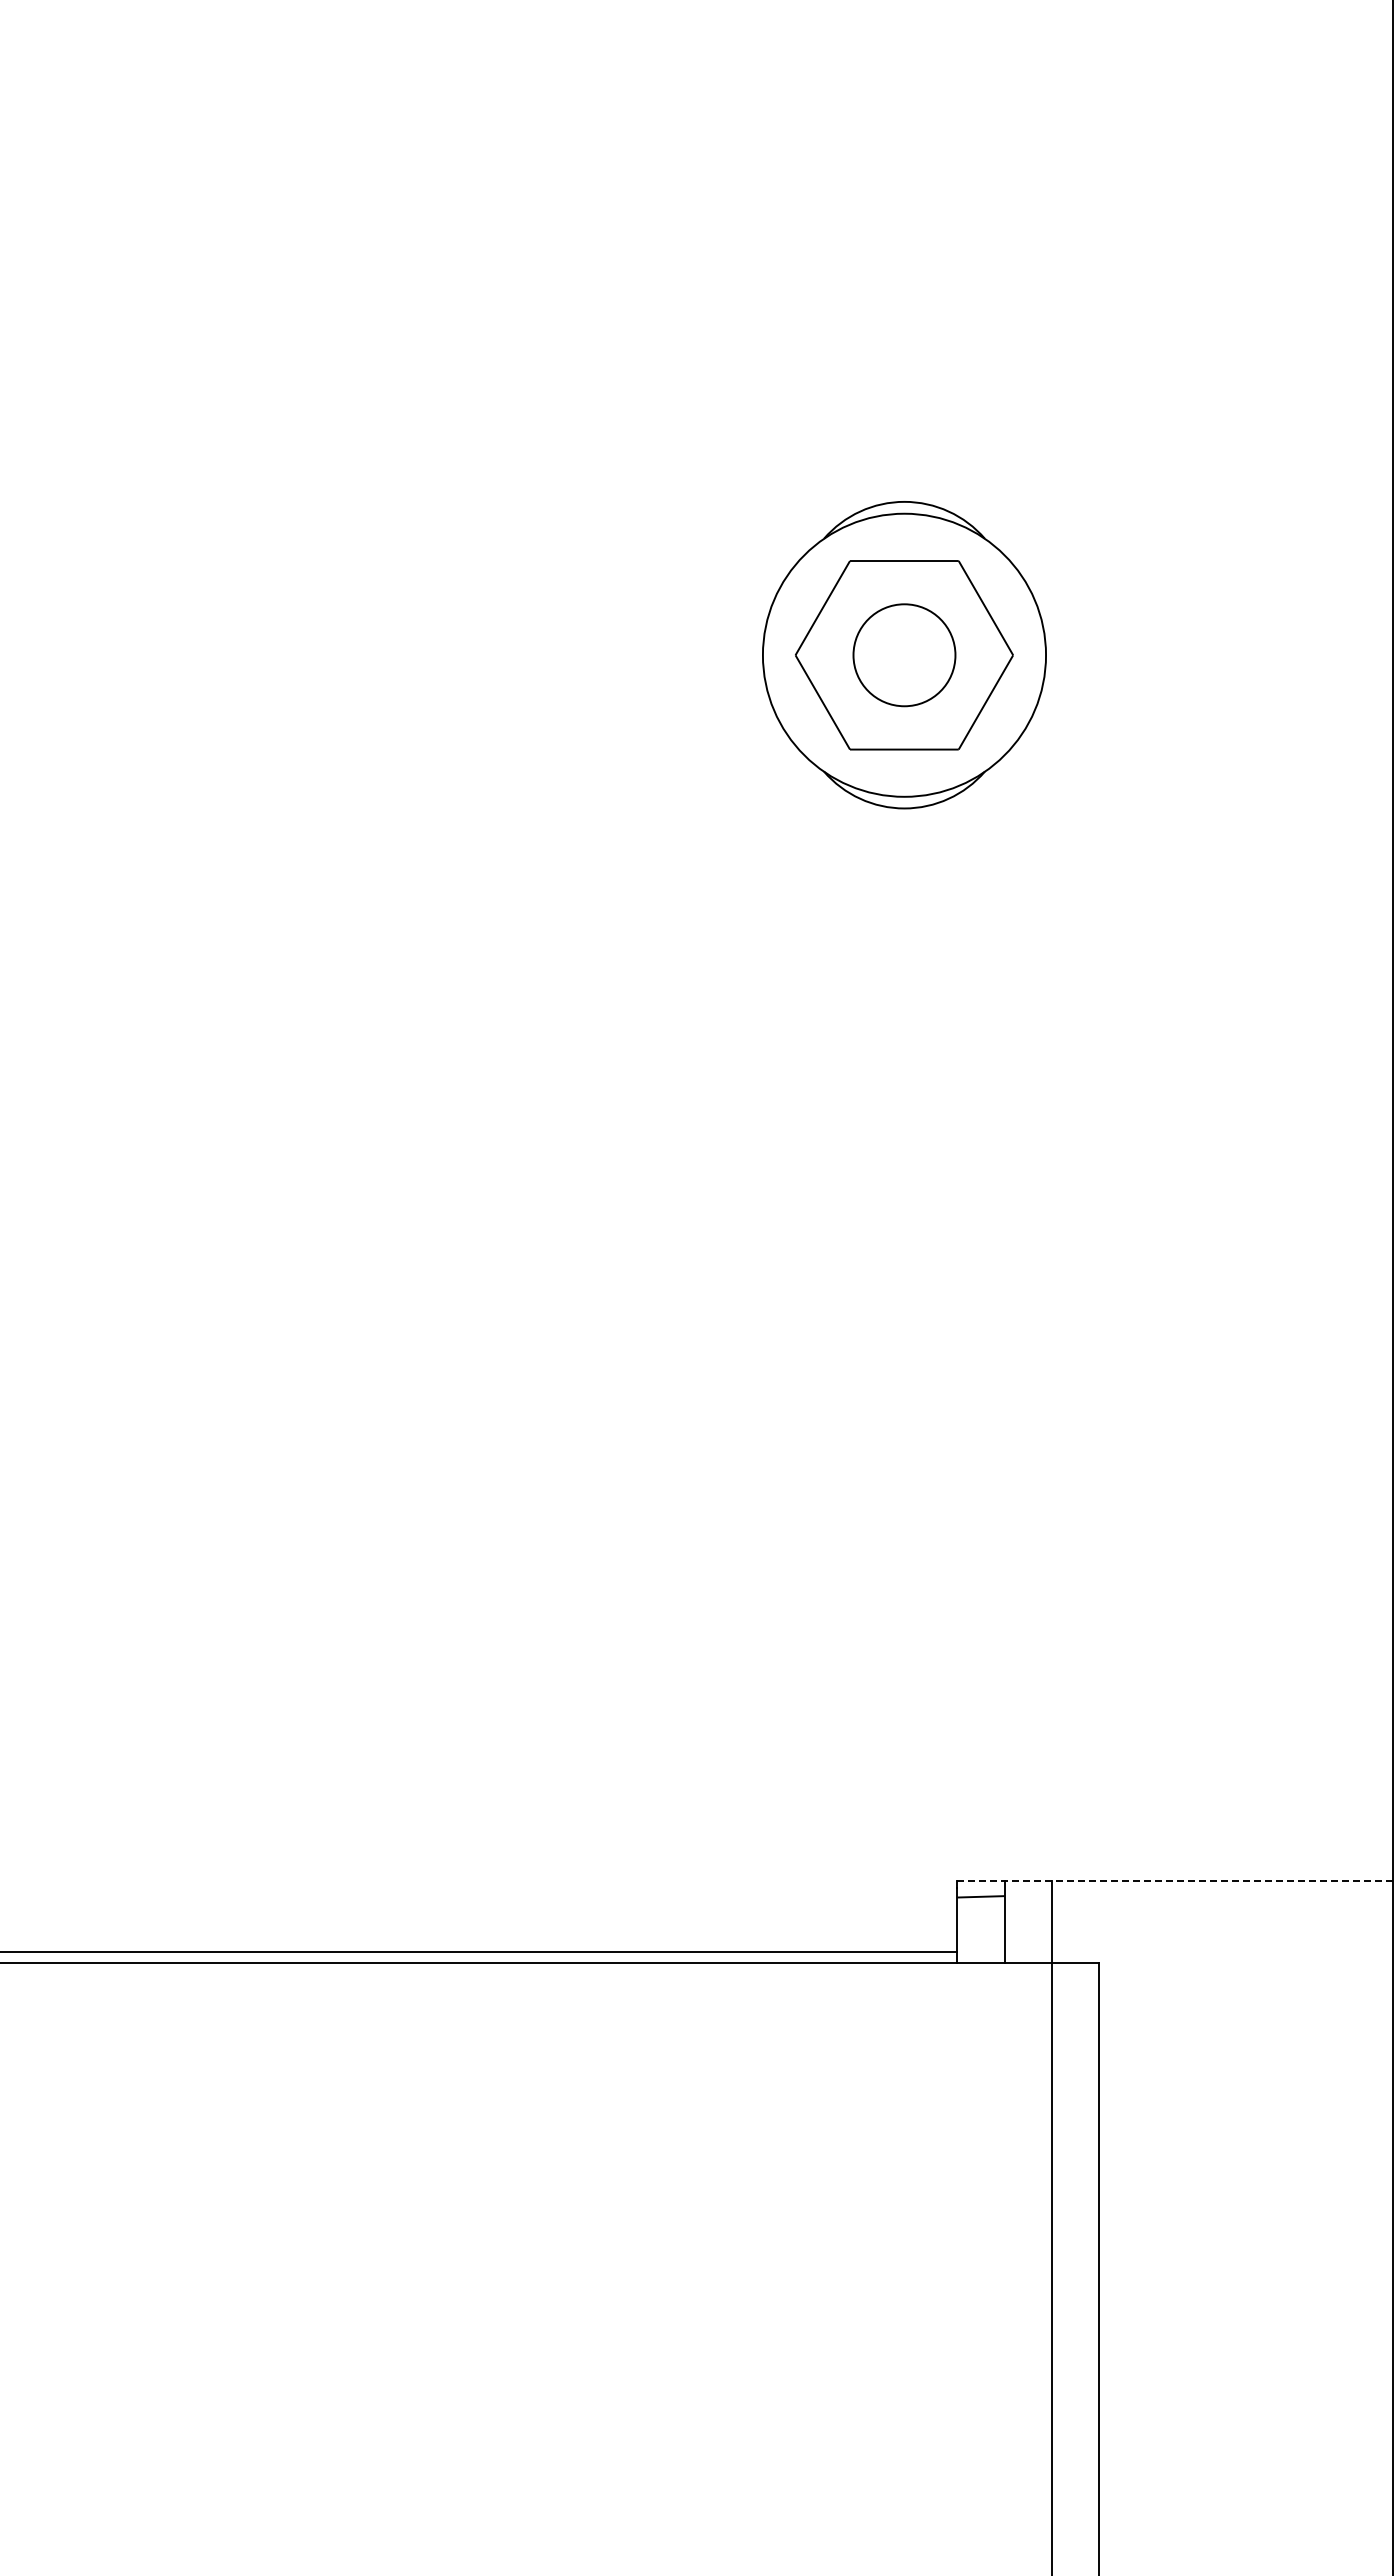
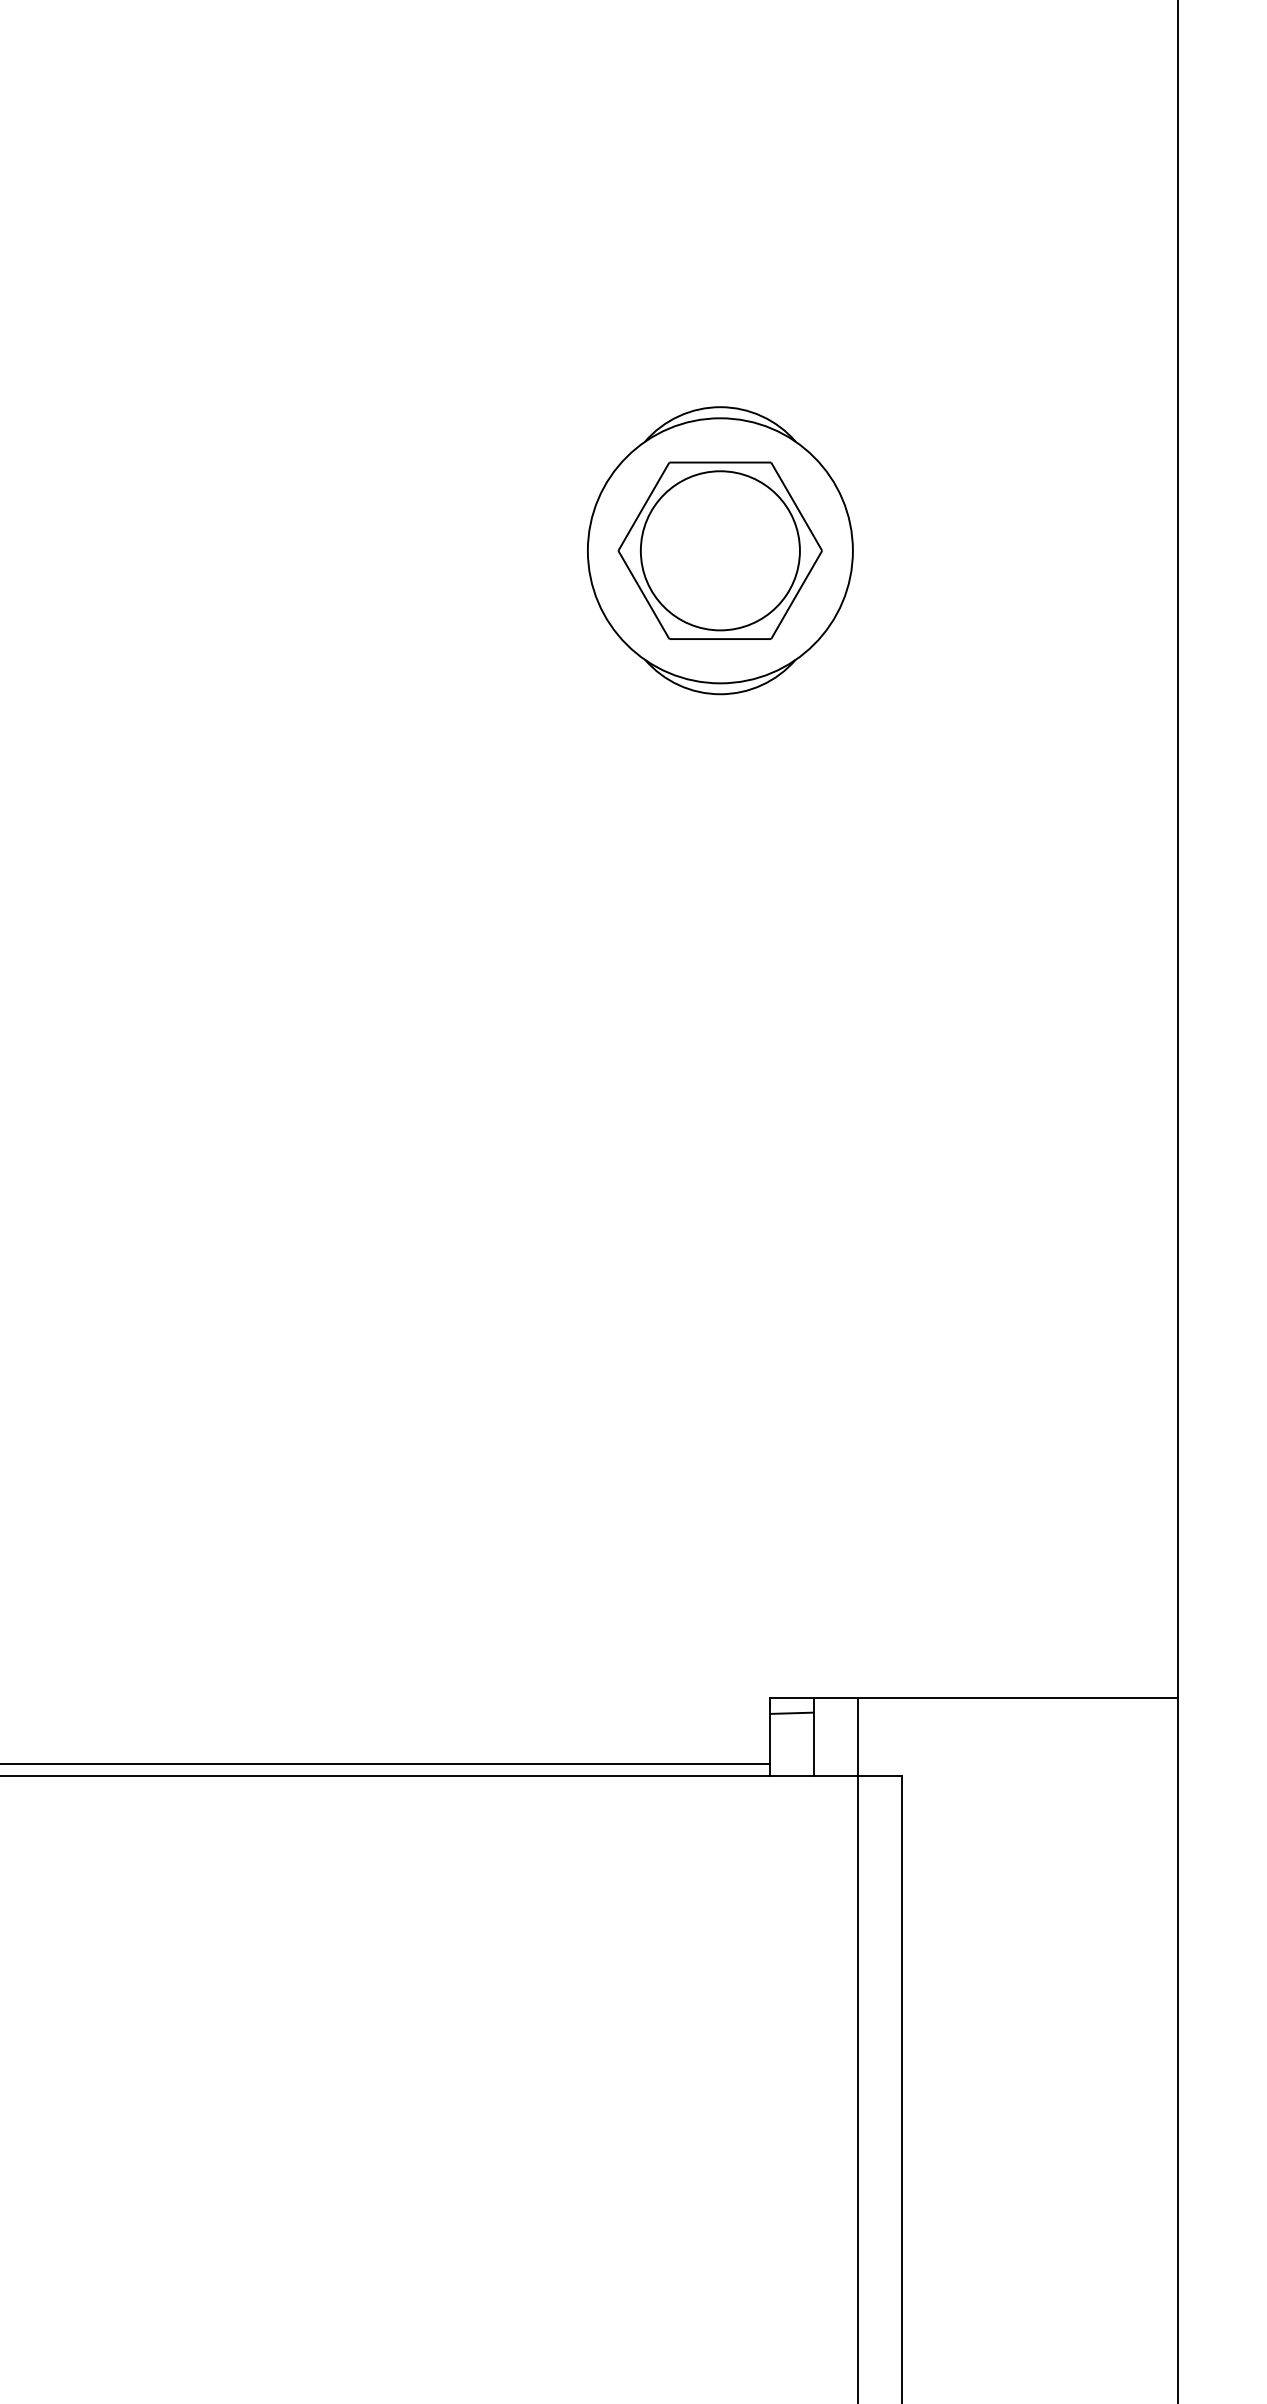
circle: (904, 655) -> (720, 551), size x1.67
line: (1175, 1880) -> (974, 1697), dashed -> solid

